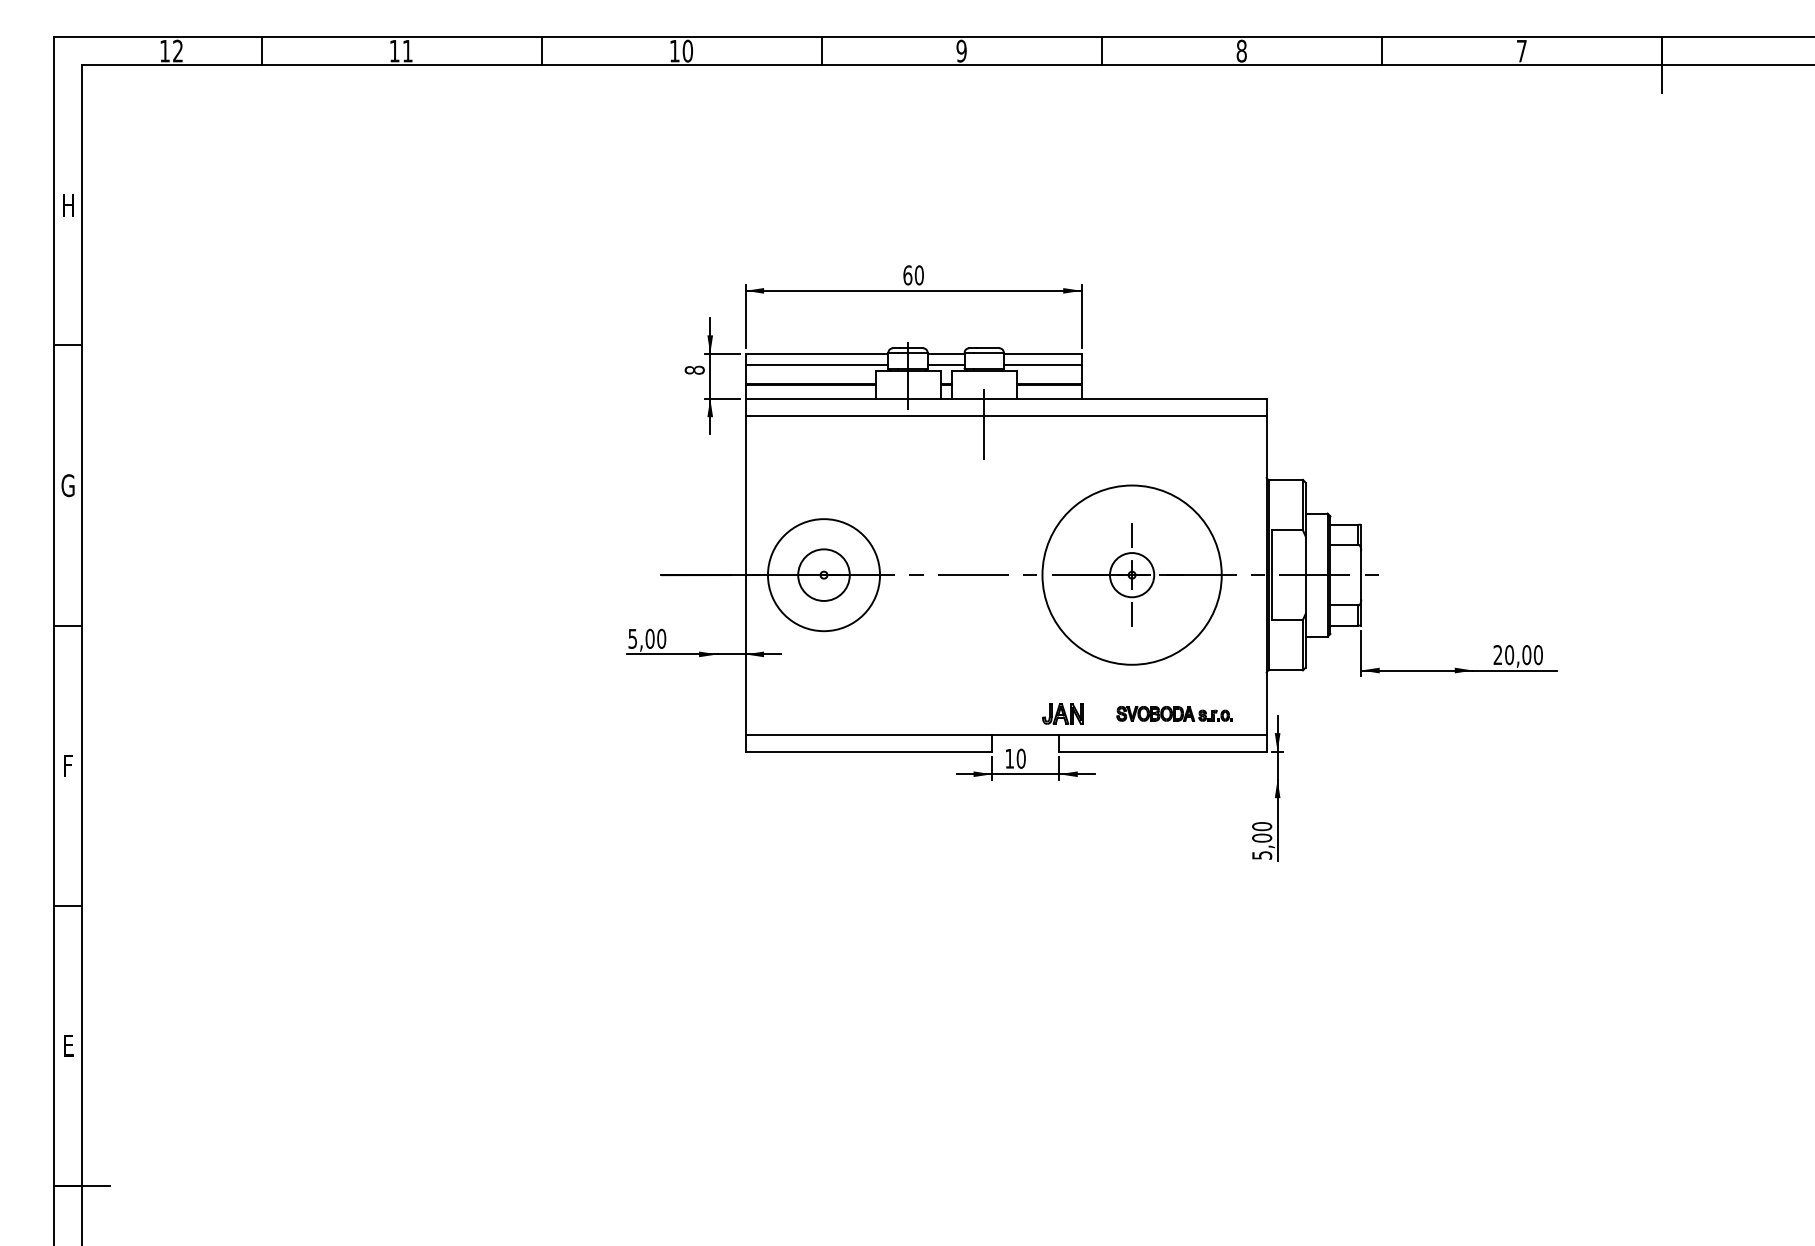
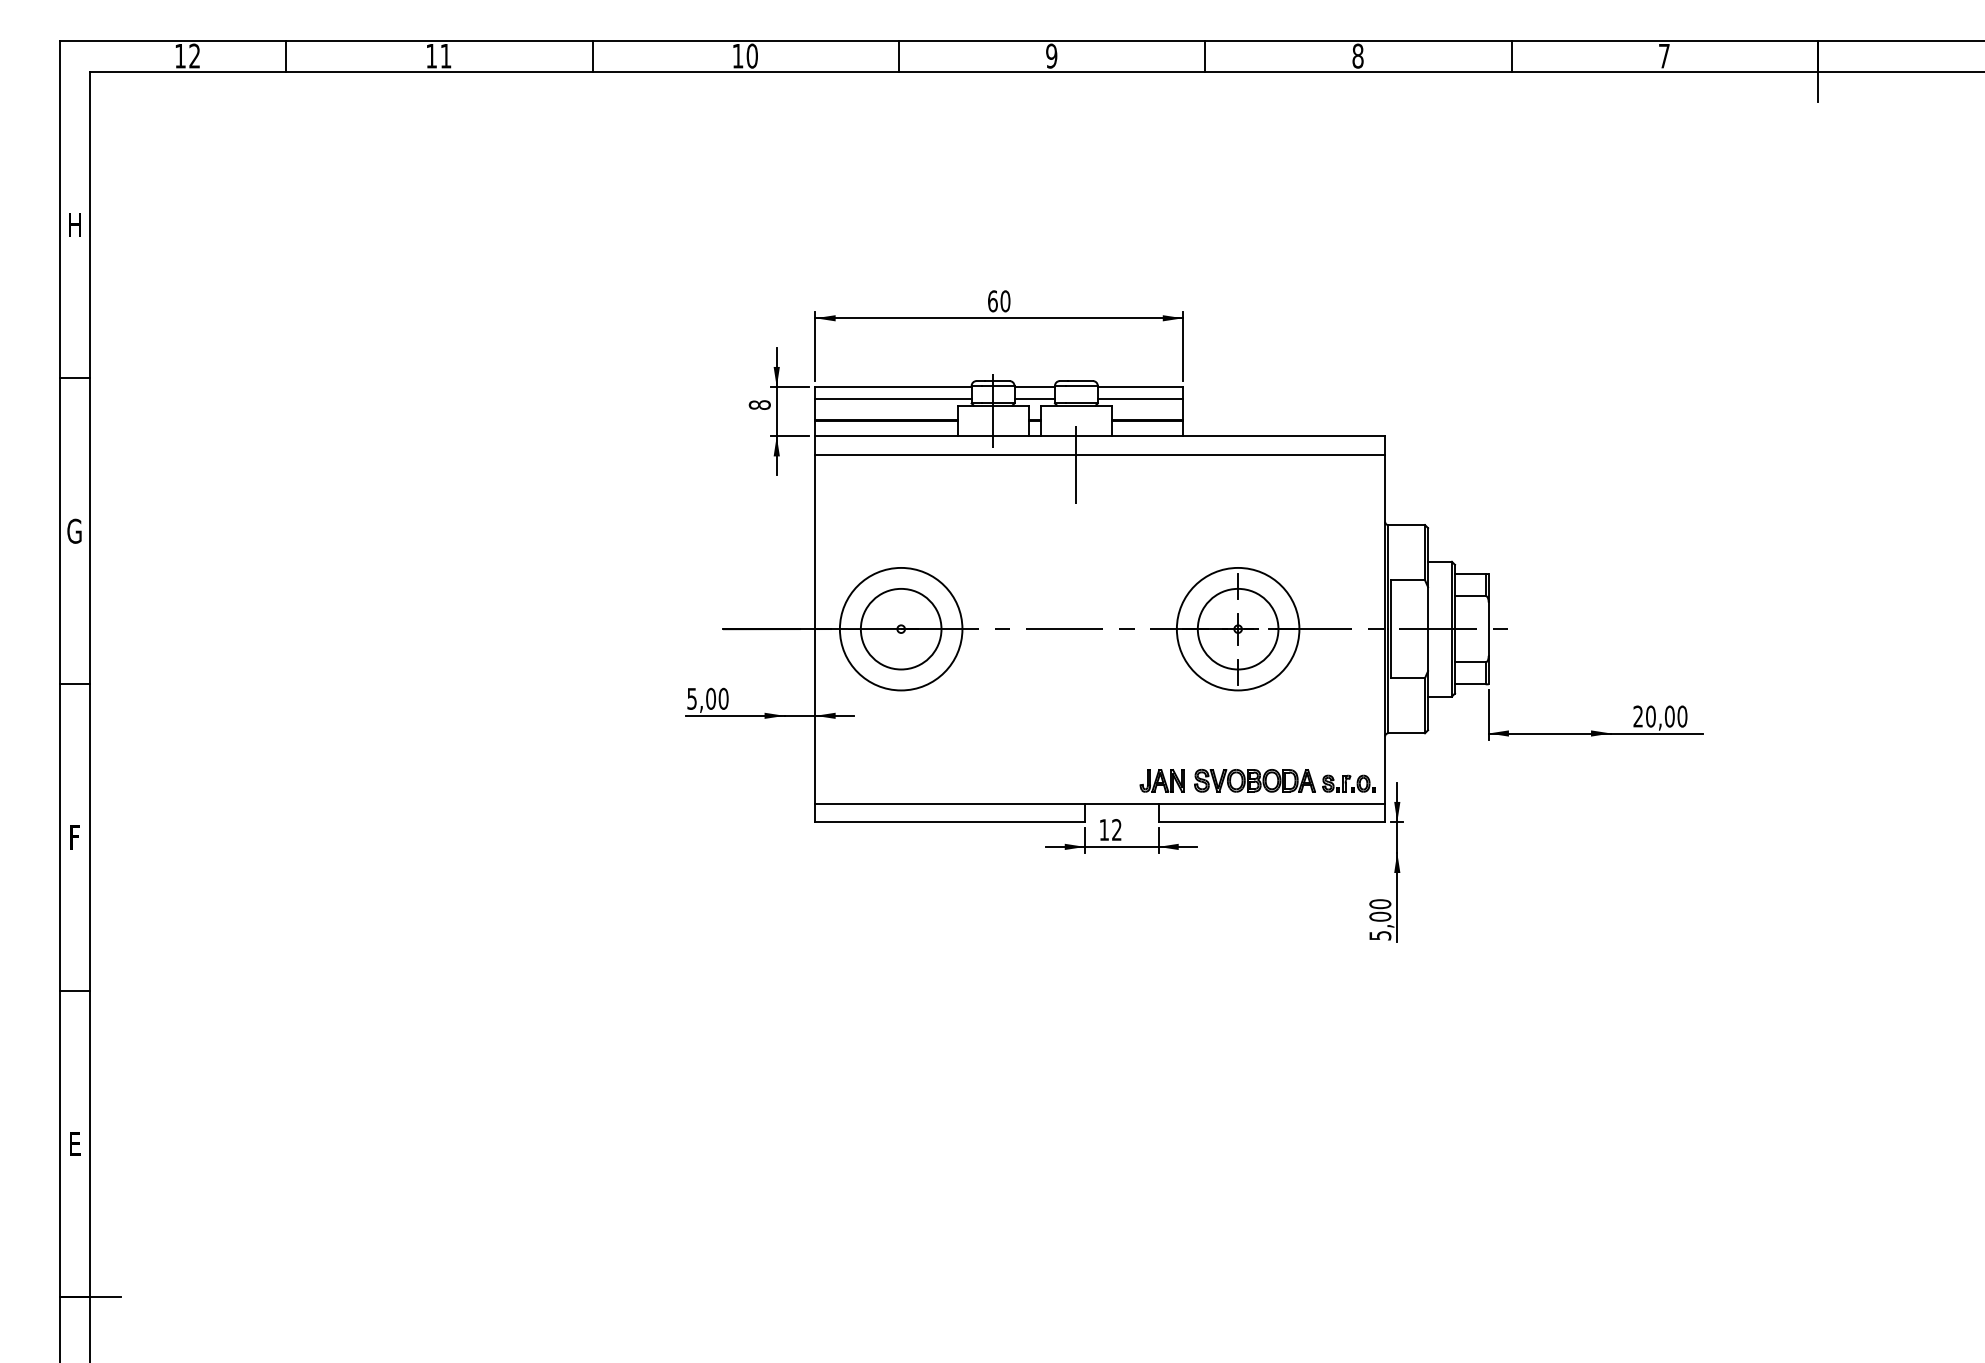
circle: (823, 574) -> (900, 628), size x1.43
circle: (1131, 574) -> (1237, 628), size x0.62
circle: (1131, 574) -> (1237, 628), size x1.67
part: (1174, 713) -> (1284, 780), size x1.43
text: (1020, 758) -> (1116, 829), 10 -> 12

